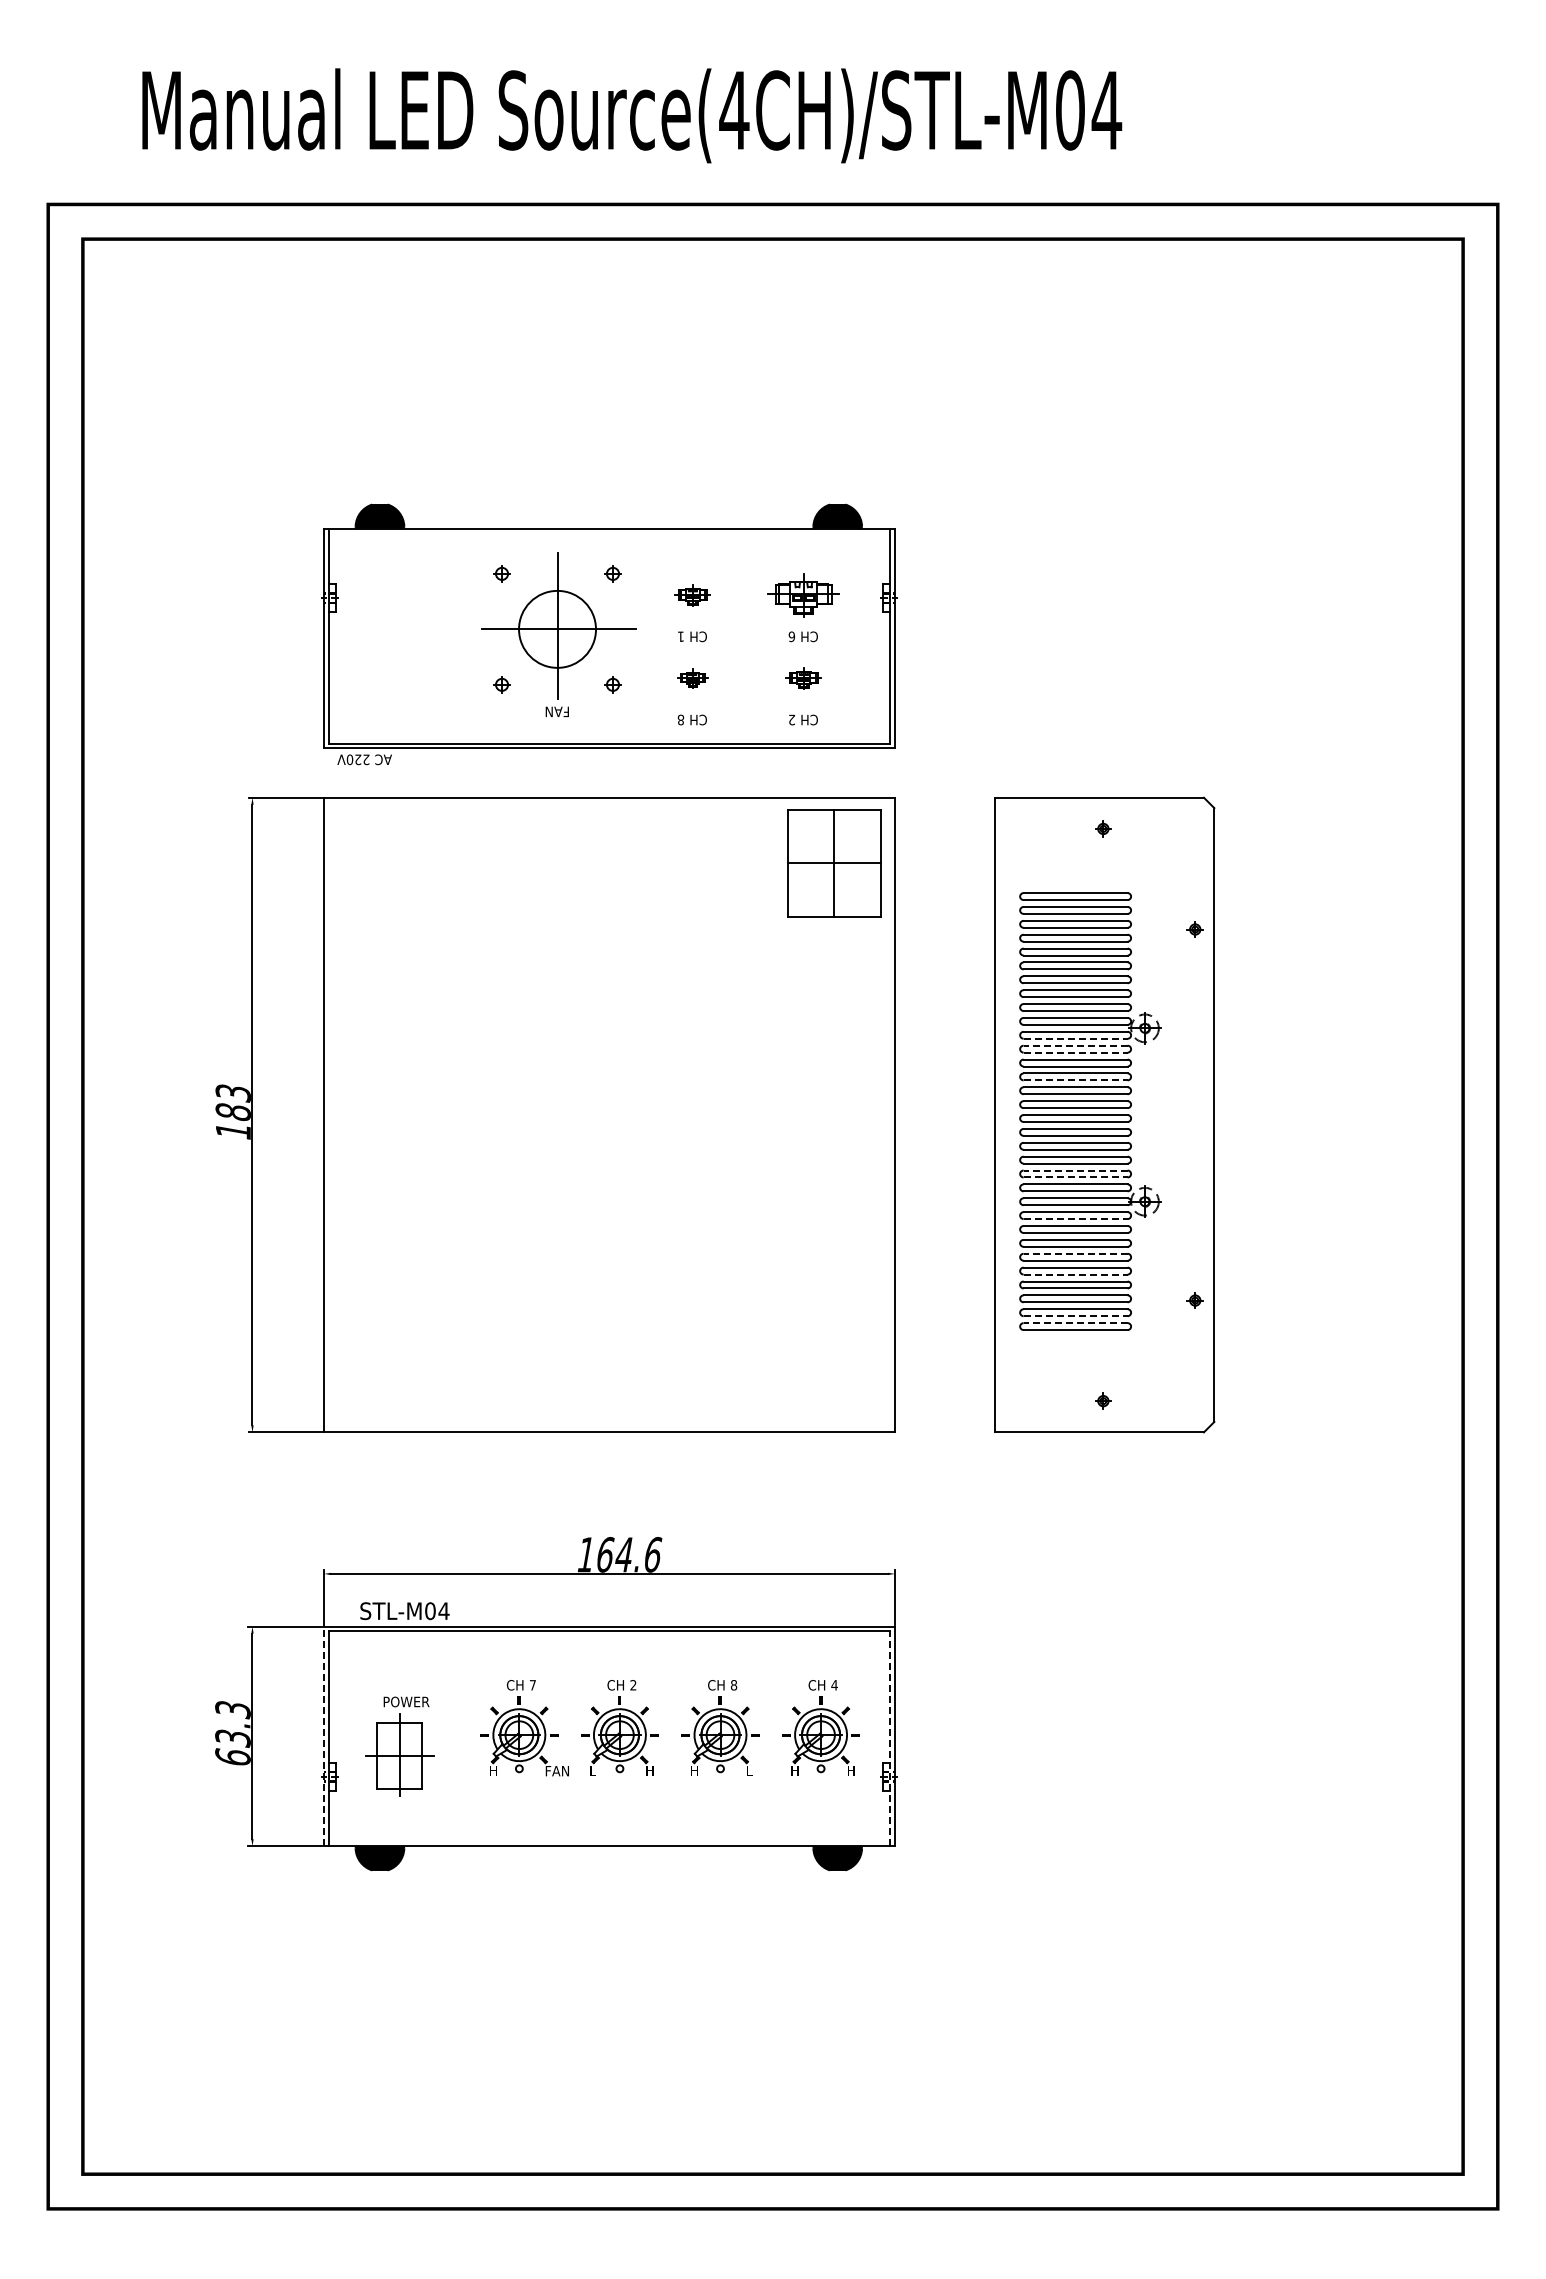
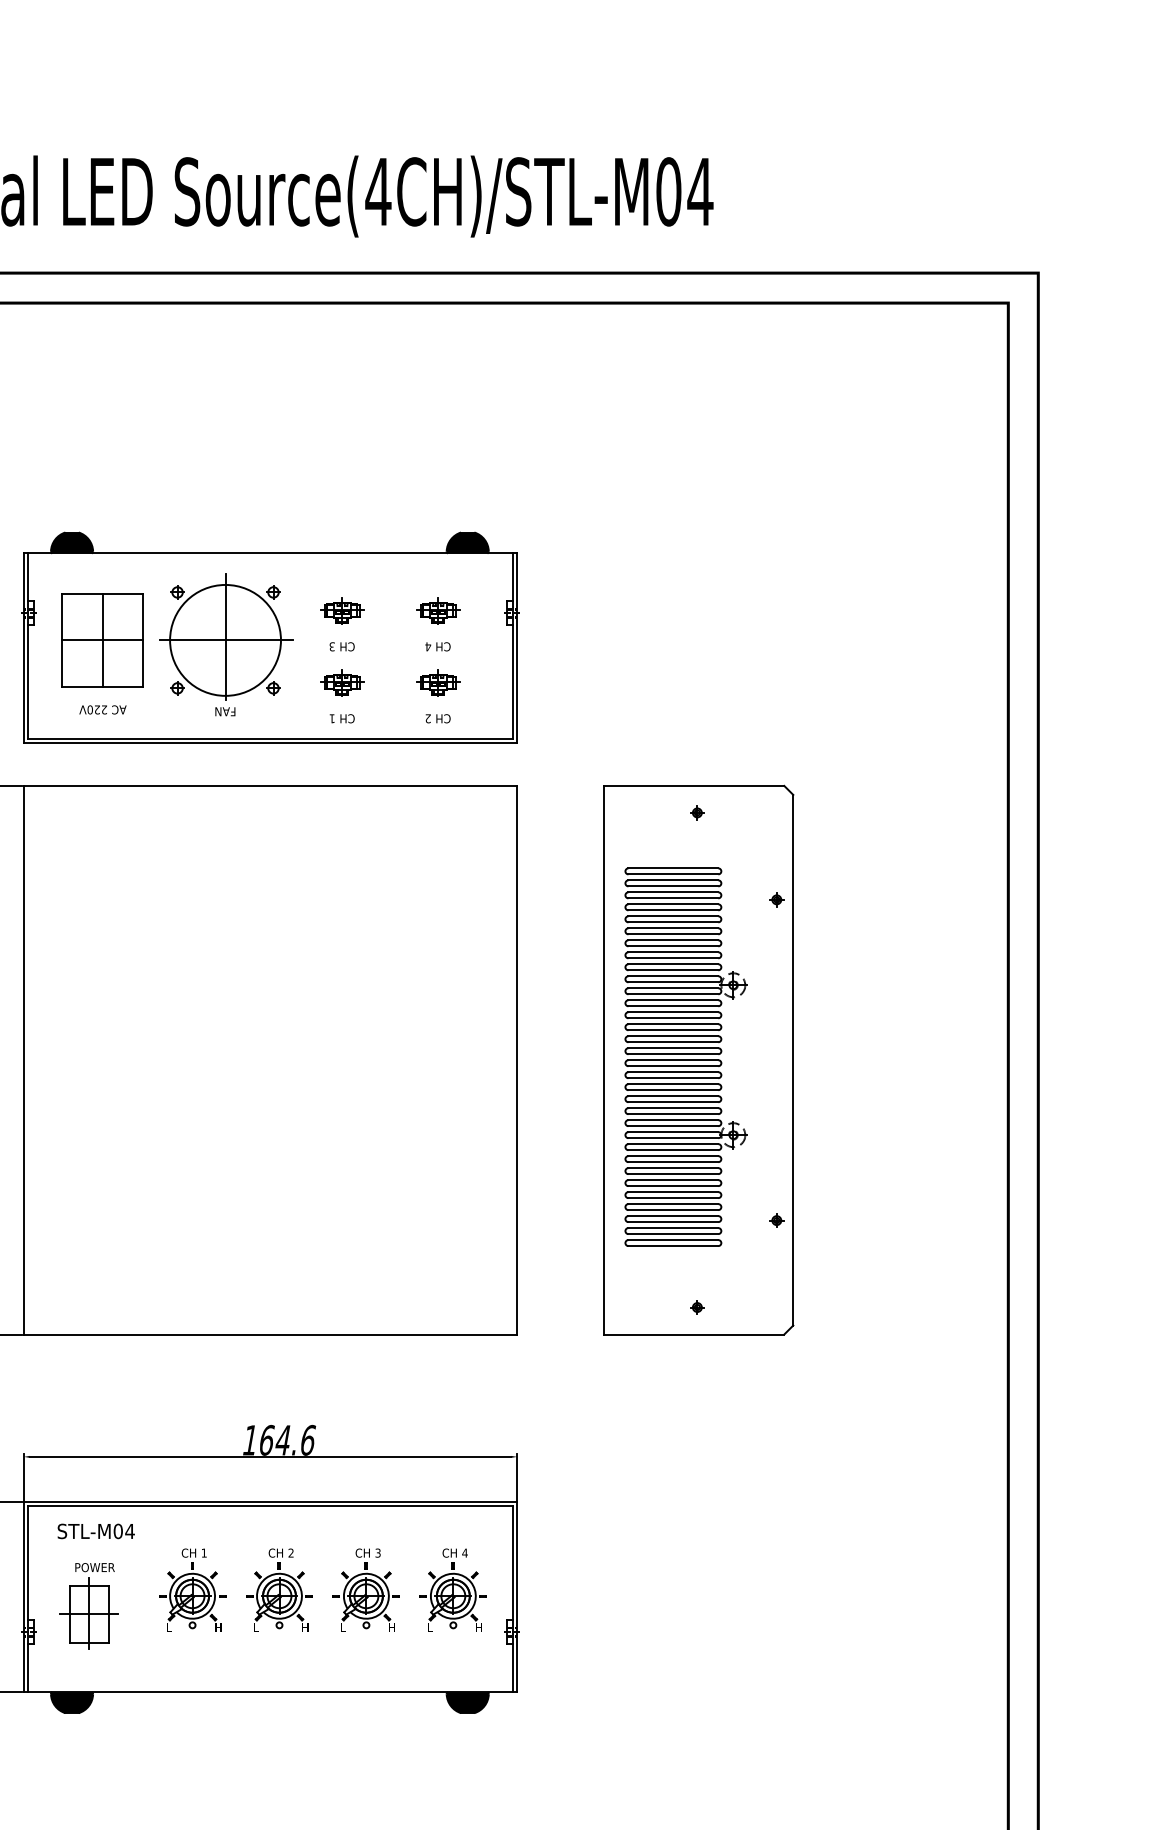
part: (692, 595) -> (342, 611), size x1.43
part: (803, 595) -> (438, 611), size x0.71
circle: (557, 629) -> (225, 640), size x1.67
text: (681, 636) -> (332, 646), 1 -> 3
text: (791, 636) -> (427, 646), 6 -> 4
part: (692, 678) -> (342, 682), size x1.67
part: (803, 678) -> (438, 682), size x1.43
text: (680, 719) -> (331, 718), 8 -> 1
text: (364, 759) -> (102, 709), moved
part: (834, 863) -> (102, 640), moved
line: (1076, 1038) -> (674, 994), dashed -> solid
line: (1075, 1045) -> (673, 1000), dashed -> solid
line: (1076, 1052) -> (674, 1006), dashed -> solid
line: (1076, 1080) -> (674, 1030), dashed -> solid
line: (1075, 1170) -> (673, 1108), dashed -> solid
line: (1076, 1177) -> (674, 1114), dashed -> solid
line: (1076, 1219) -> (674, 1150), dashed -> solid
line: (1075, 1253) -> (673, 1179), dashed -> solid
line: (1076, 1274) -> (674, 1198), dashed -> solid
line: (1076, 1316) -> (674, 1234), dashed -> solid
line: (1075, 1323) -> (673, 1240), dashed -> solid
text: (404, 1611) -> (95, 1531), moved
text: (532, 1685) -> (203, 1553), 7 -> 1
text: (733, 1685) -> (377, 1553), 8 -> 3
line: (324, 1736) -> (24, 1597), dashed -> solid
line: (890, 1738) -> (513, 1599), dashed -> solid
text: (493, 1770) -> (170, 1626), H -> L
text: (694, 1770) -> (343, 1626), H -> L
text: (750, 1770) -> (392, 1626), L -> H
text: (795, 1770) -> (431, 1626), H -> L
text: (556, 1771) -> (224, 1627), FAN -> H

